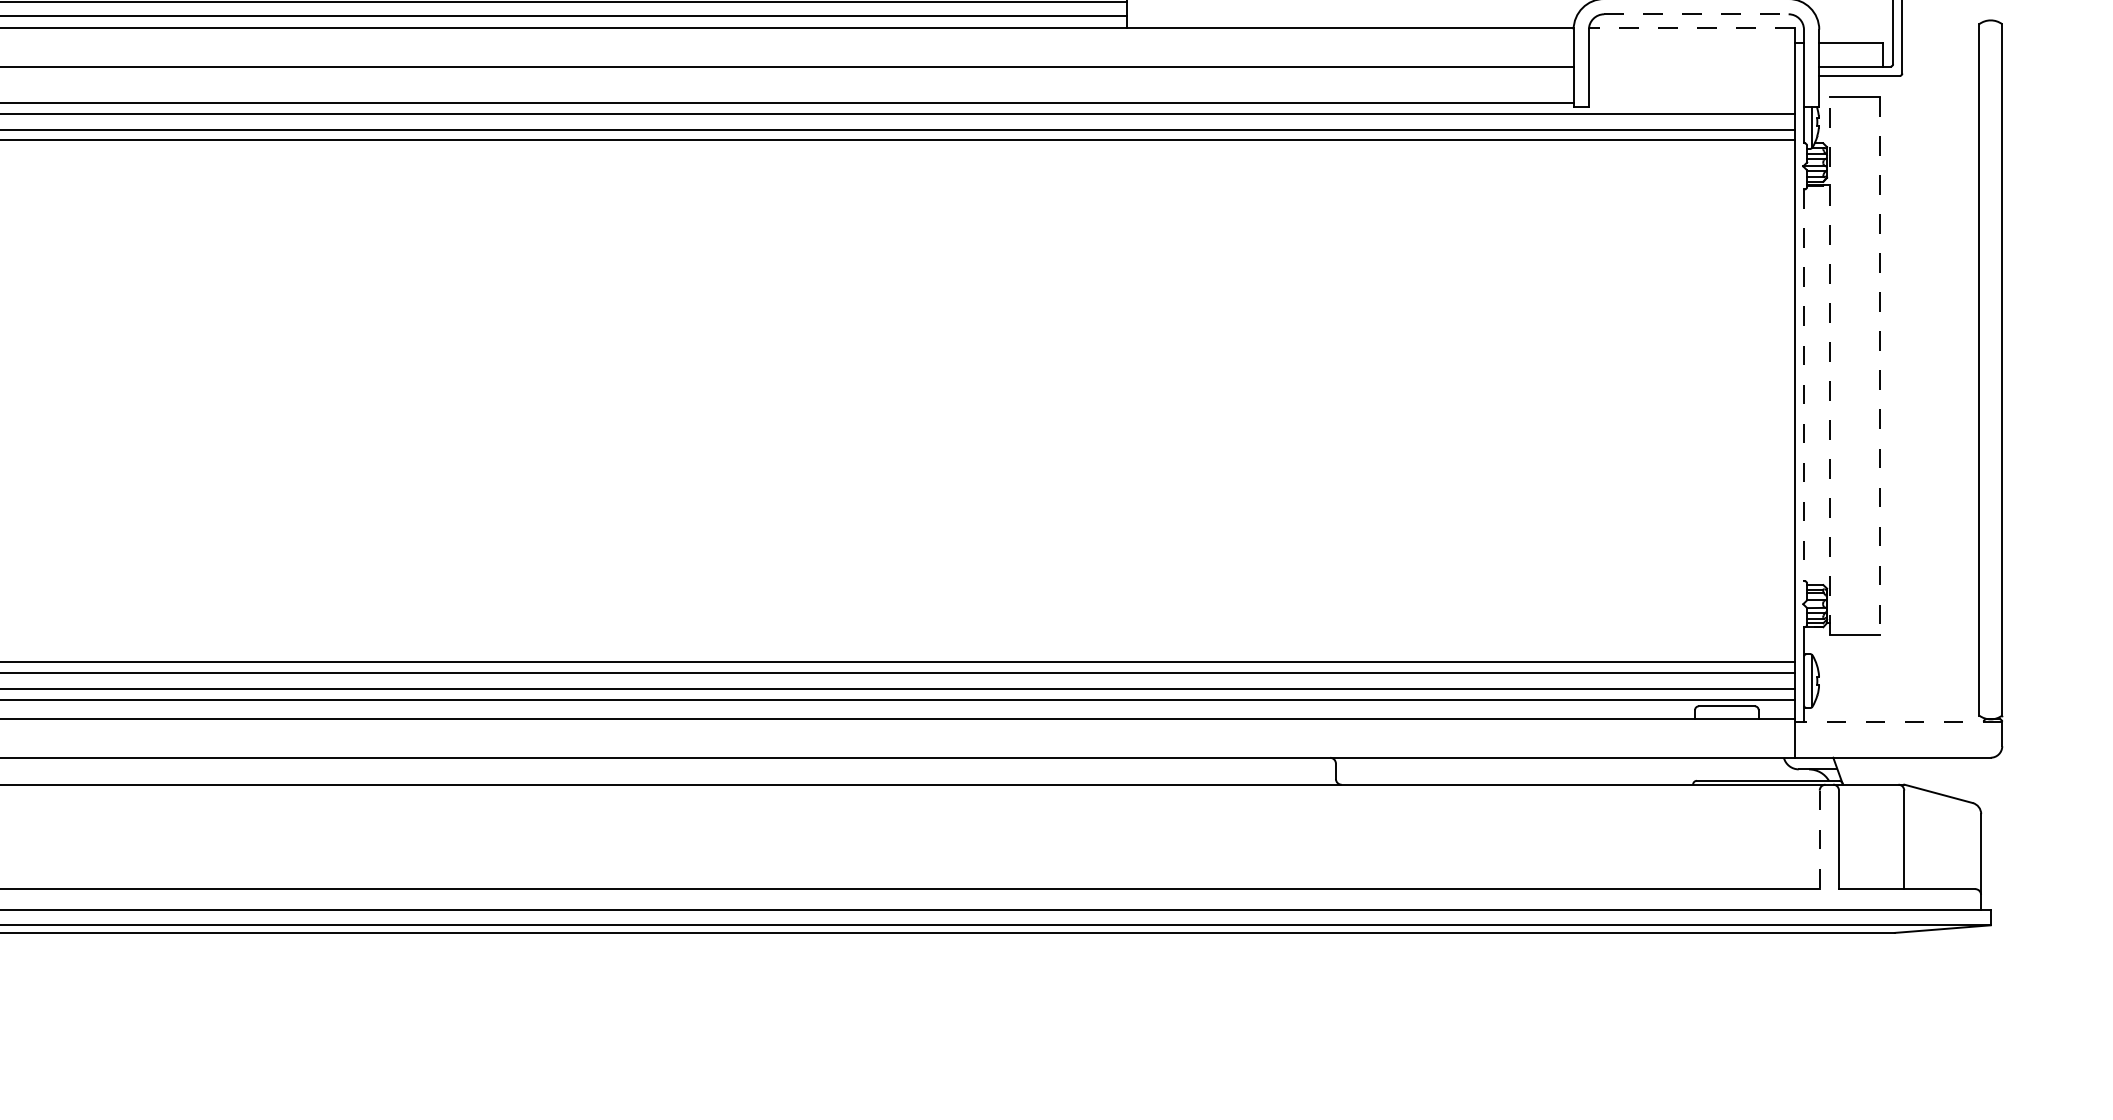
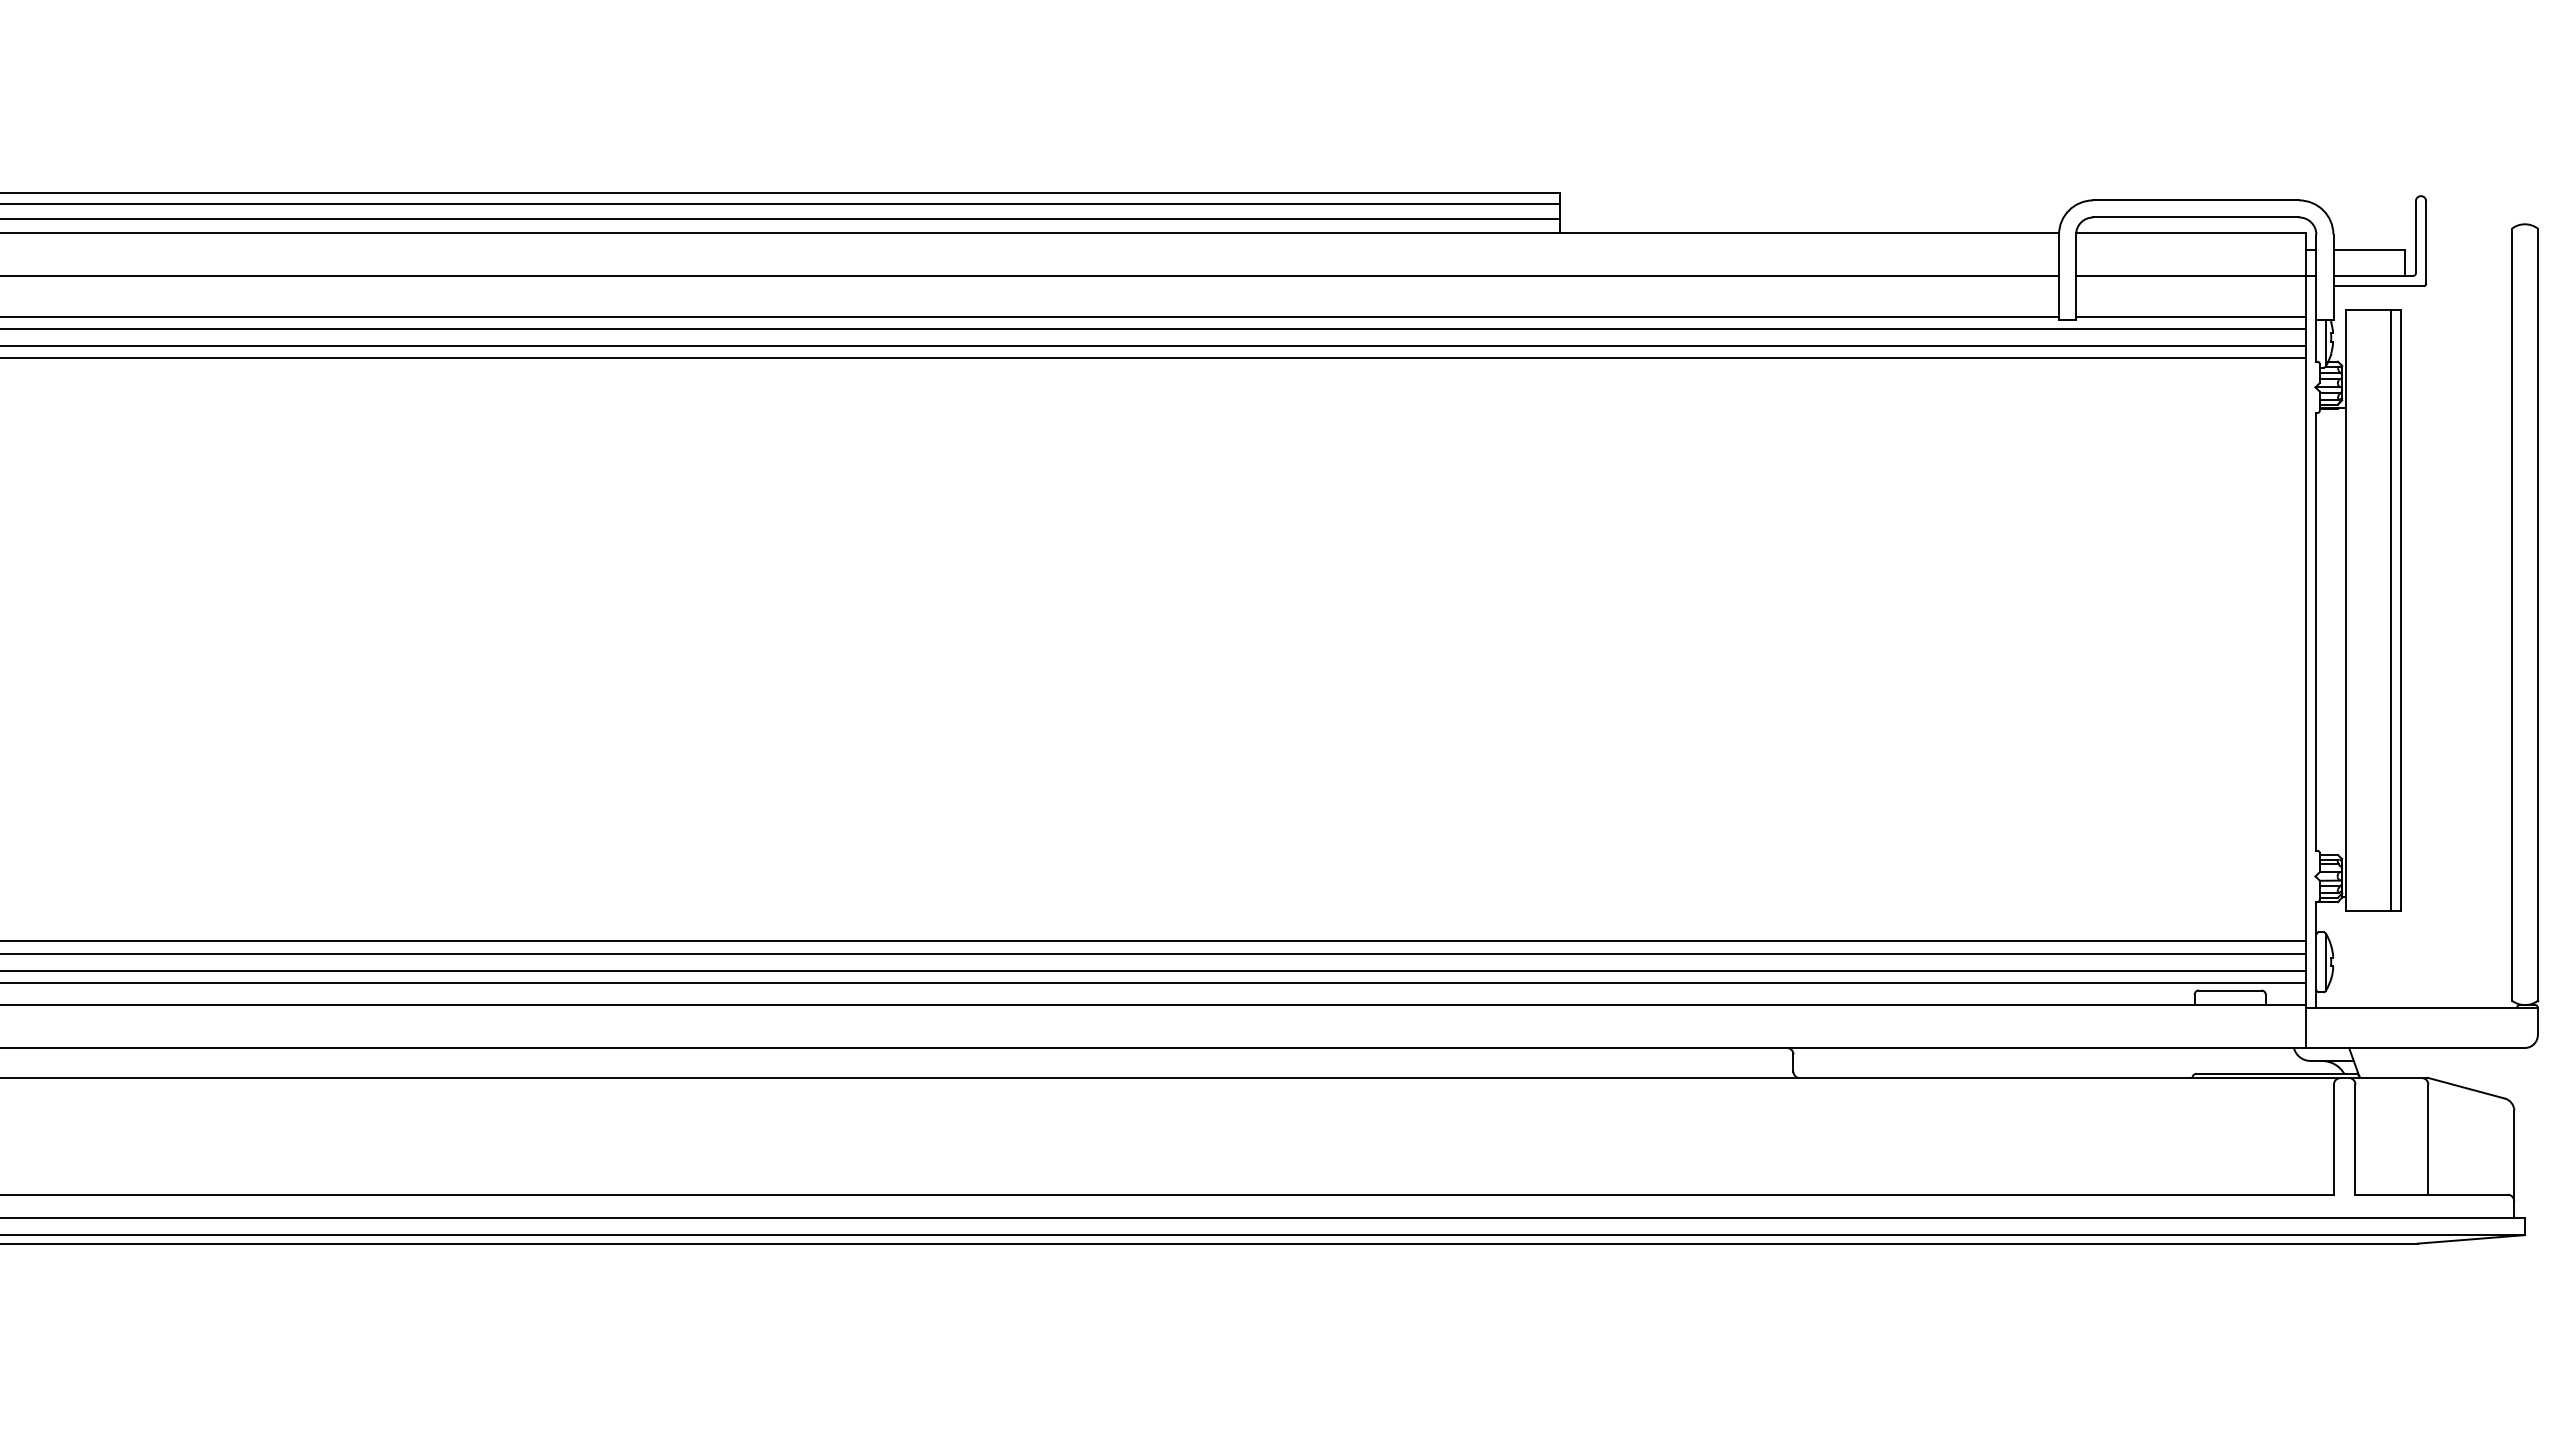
line: (1696, 14) -> (2196, 217), dashed -> solid
line: (1692, 27) -> (2191, 232), dashed -> solid
line: (1696, 66) -> (2196, 275), added
line: (1692, 102) -> (2191, 316), added
line: (1830, 365) -> (2345, 609), dashed -> solid
line: (1871, 366) -> (2391, 610), added
line: (1880, 366) -> (2401, 610), dashed -> solid
line: (1804, 384) -> (2316, 631), dashed -> solid
line: (1899, 722) -> (2422, 1008), dashed -> solid
line: (1820, 840) -> (2334, 1140), dashed -> solid

